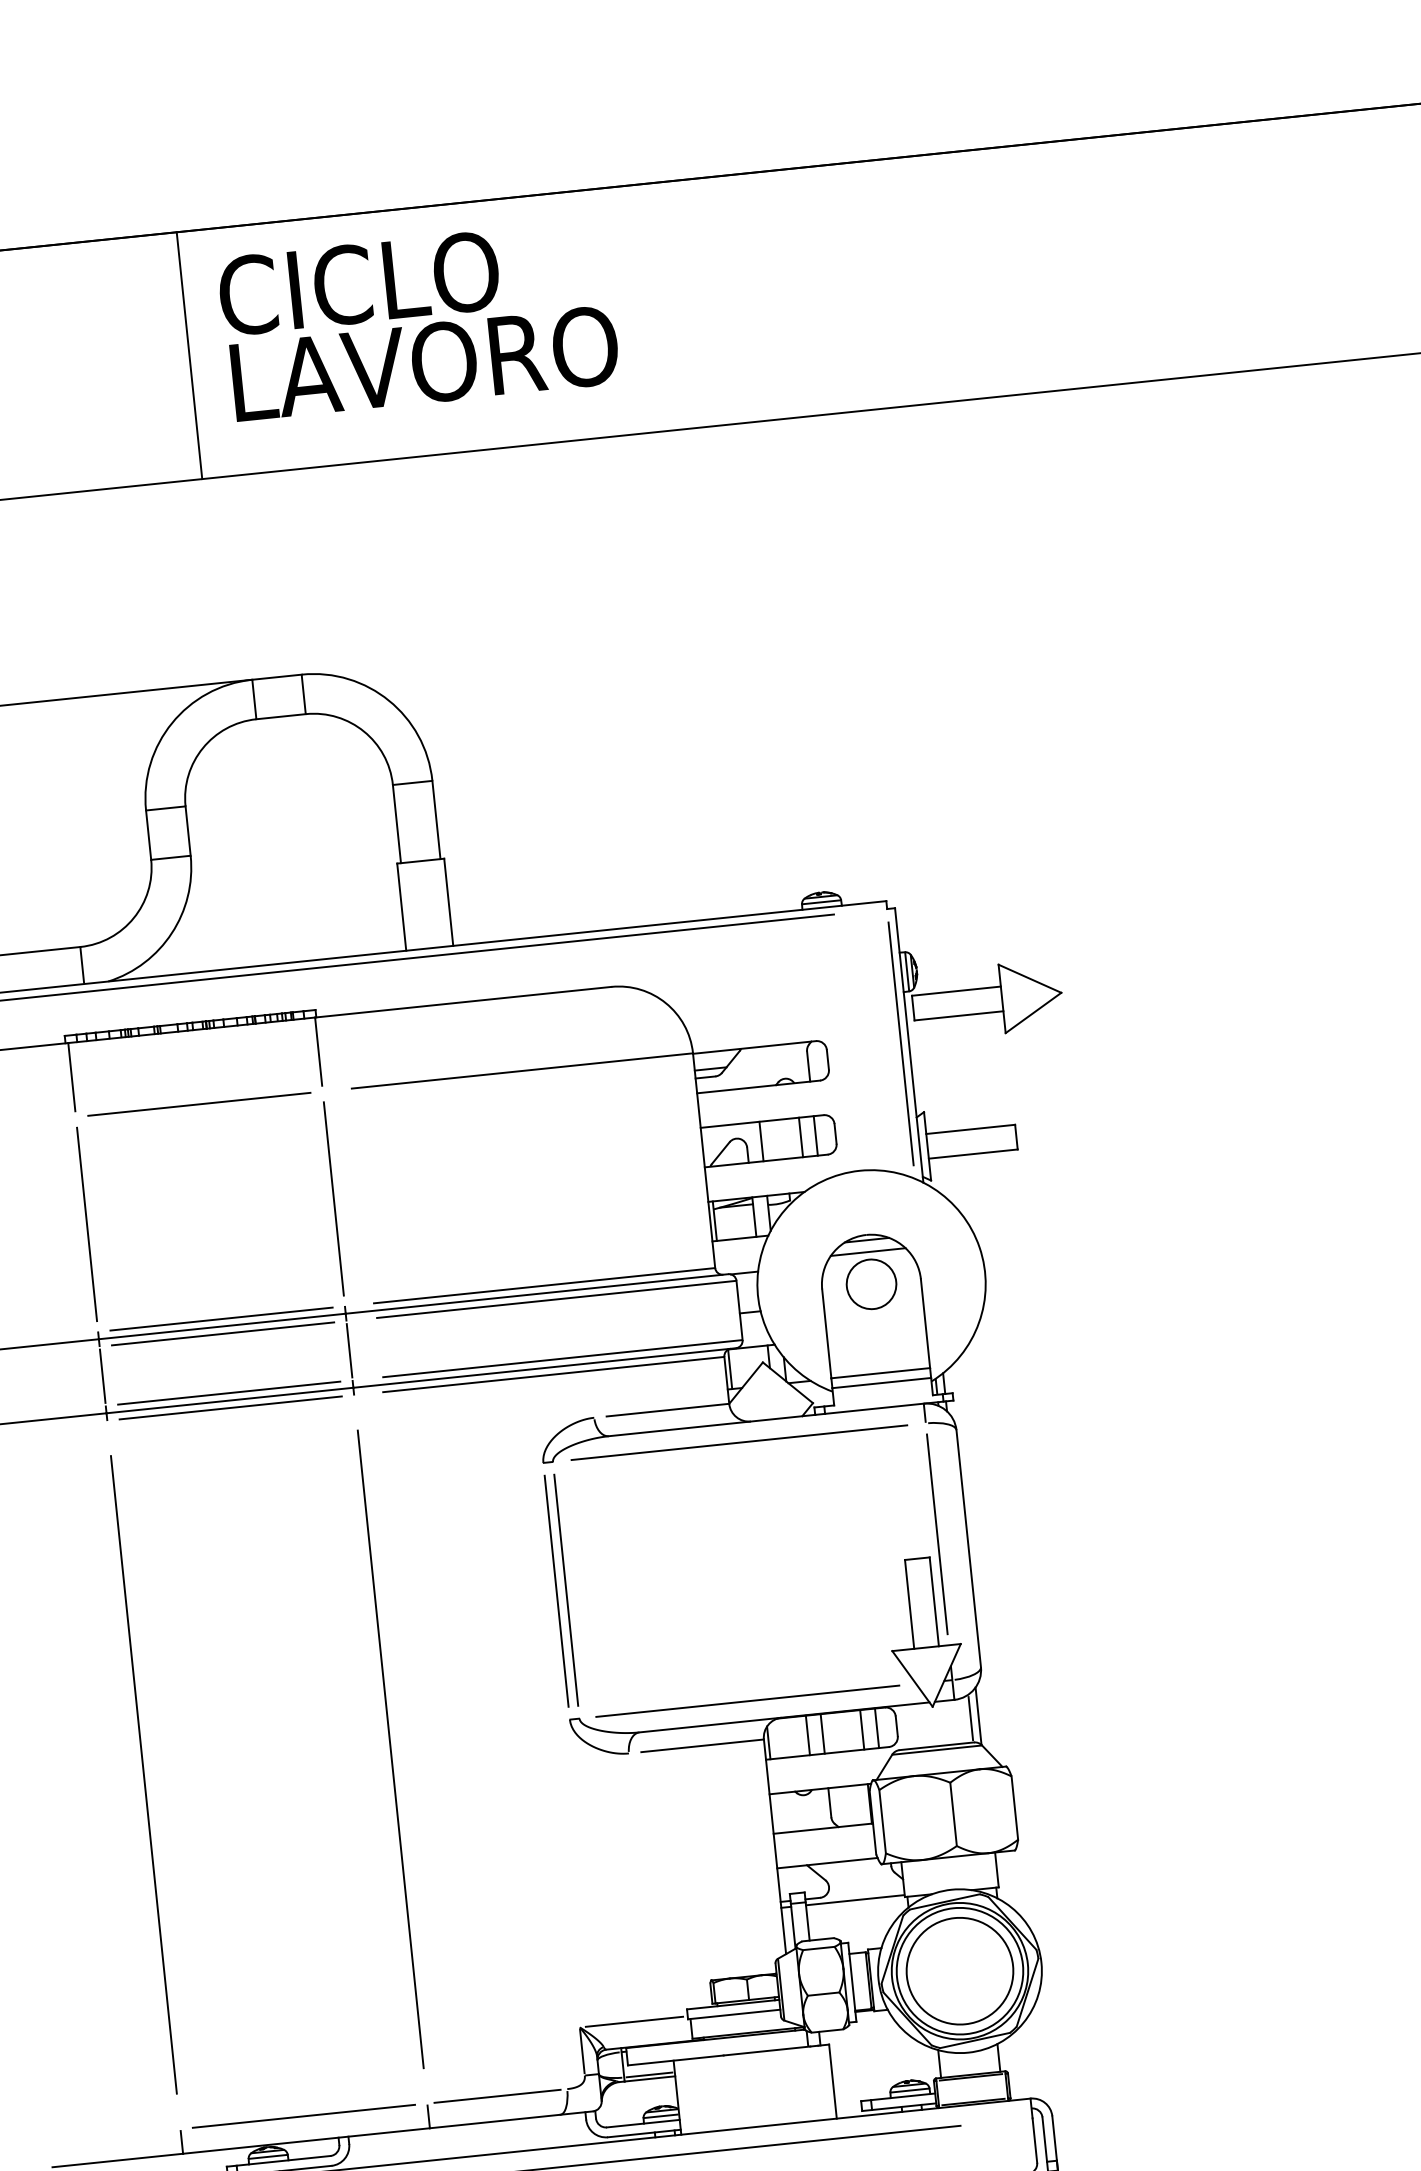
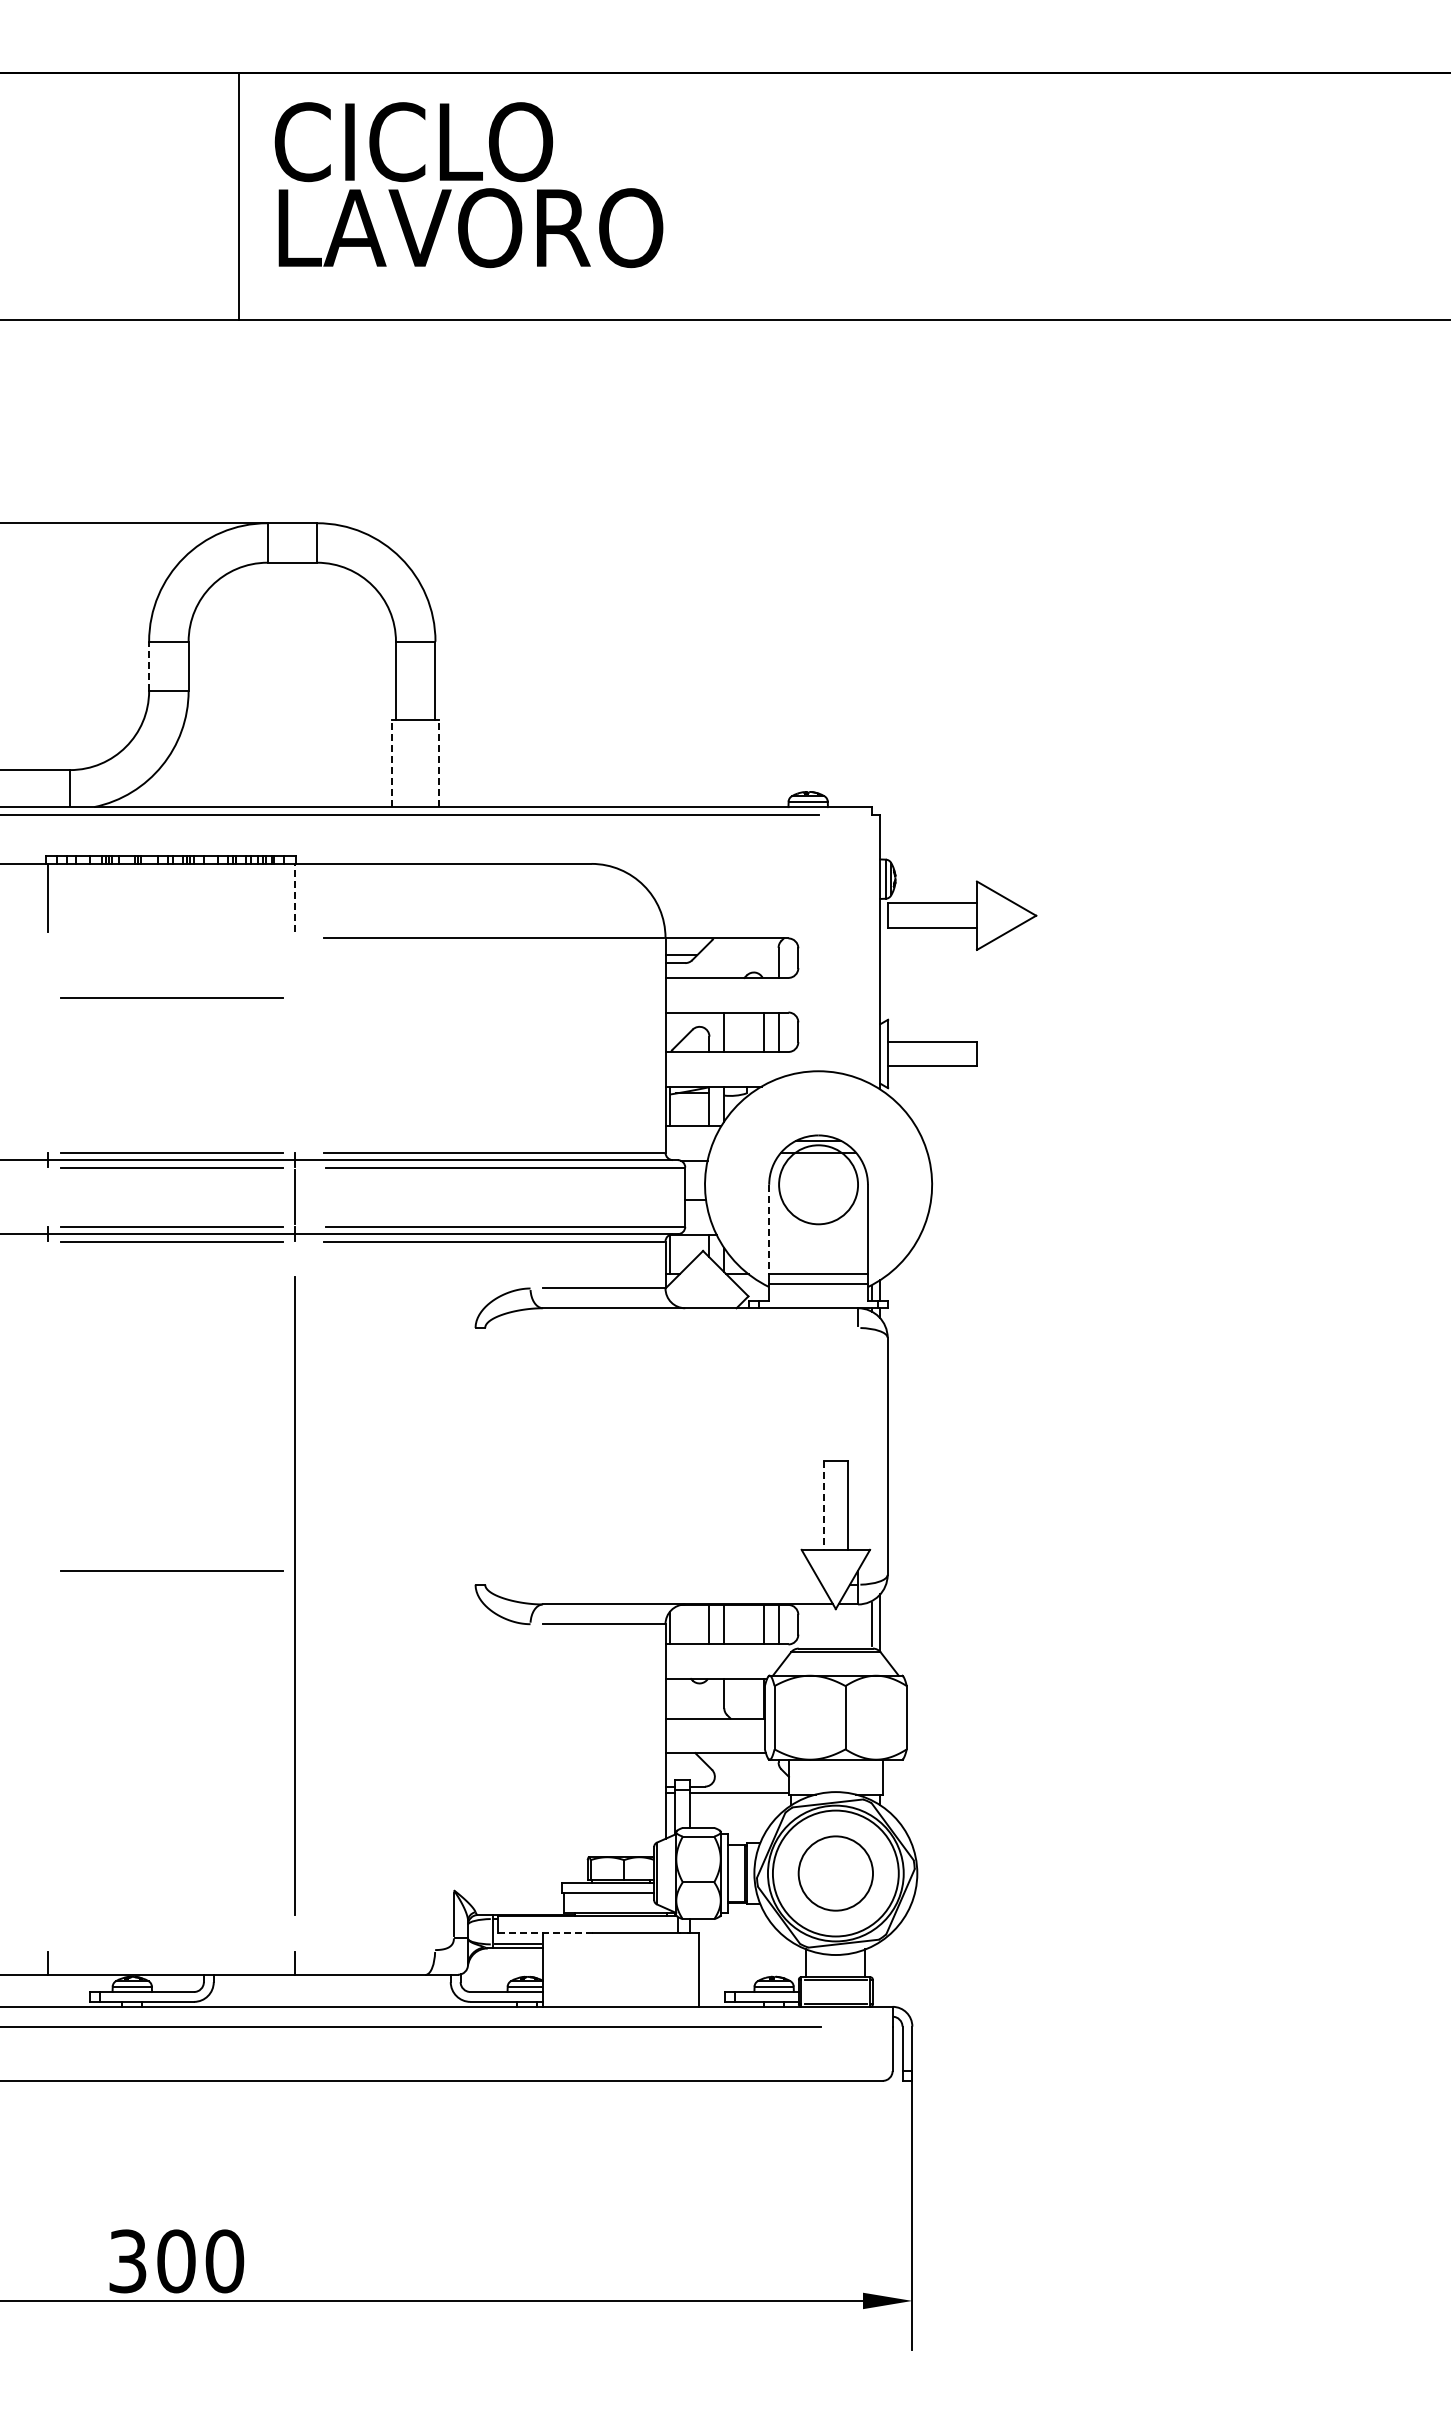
line: (149, 835) -> (149, 666), solid -> dashed
line: (448, 902) -> (439, 763), solid -> dashed
line: (402, 907) -> (392, 763), solid -> dashed
line: (901, 1043) -> (872, 949), removed
line: (318, 1051) -> (295, 897), solid -> dashed
line: (199, 1103) -> (171, 997), moved
line: (334, 1198) -> (295, 1044), removed
line: (87, 1223) -> (48, 1044), removed
circle: (871, 1284) -> (818, 1184), size x1.6
line: (827, 1334) -> (769, 1229), solid -> dashed
line: (102, 1375) -> (48, 1196), removed
line: (739, 1442) -> (671, 1327), removed
line: (936, 1533) -> (857, 1438), removed
line: (566, 1589) -> (485, 1455), removed
line: (556, 1590) -> (475, 1455), removed
line: (909, 1604) -> (823, 1505), solid -> dashed
line: (747, 1701) -> (653, 1584), removed
line: (144, 1774) -> (48, 1595), removed
circle: (959, 1971) -> (835, 1873), size x0.7
line: (634, 2021) -> (508, 1890), removed
line: (675, 2060) -> (545, 1932), solid -> dashed
line: (497, 2096) -> (365, 1950), removed
line: (303, 2115) -> (171, 1570), moved

